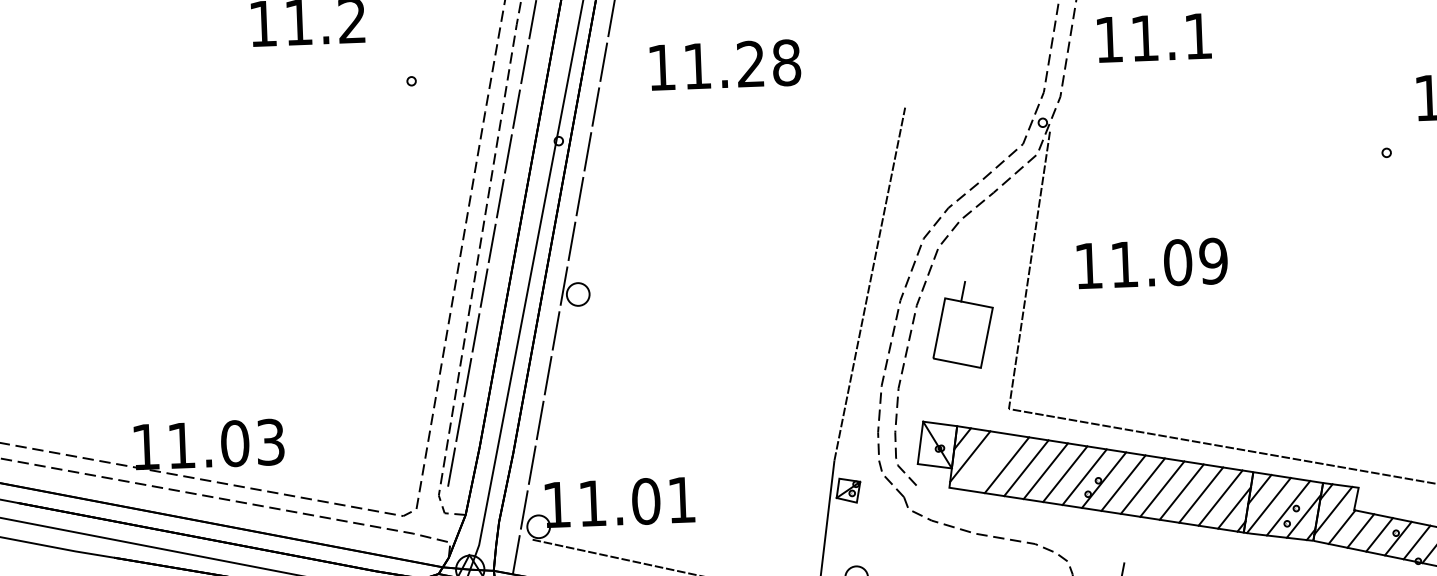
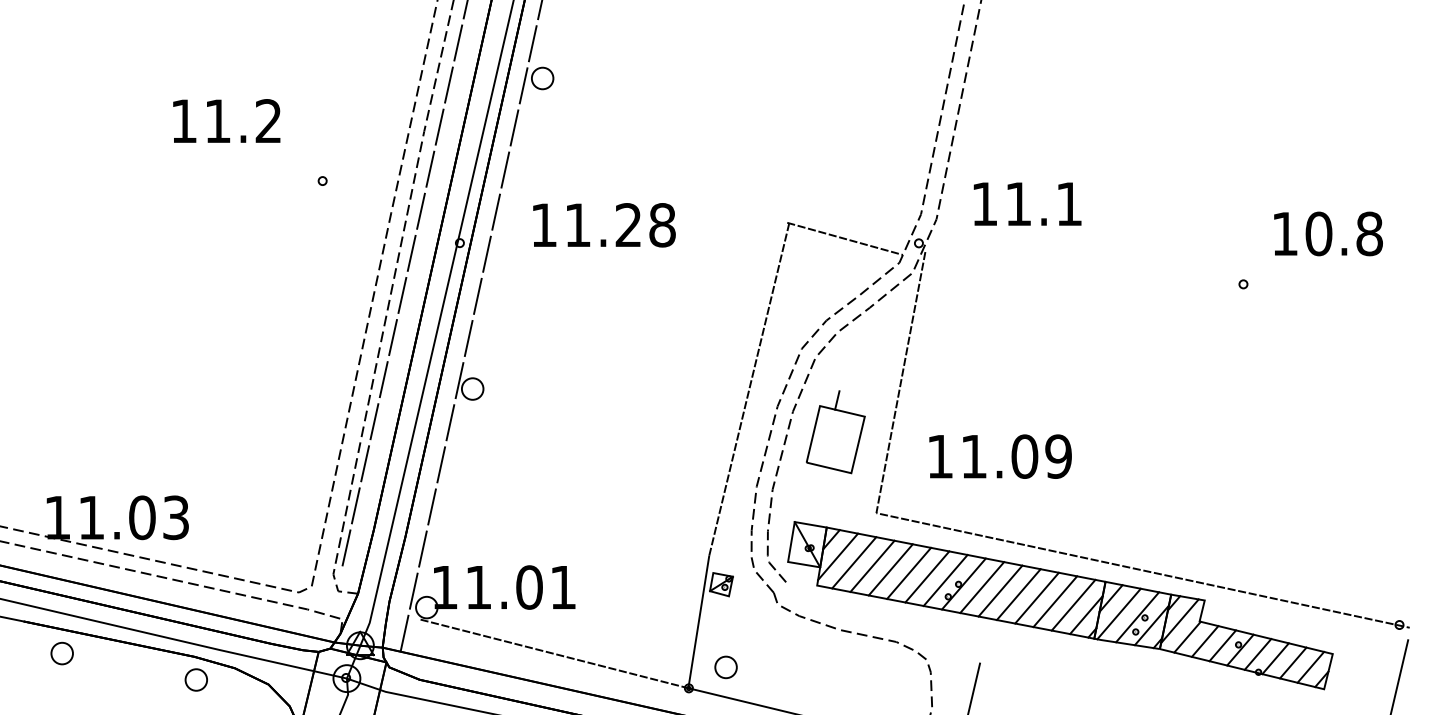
text: (1154, 37) -> (1027, 203), moved
text: (725, 65) -> (604, 225), moved
line: (964, 120) -> (844, 238), added
text: (1152, 263) -> (1000, 456), moved
line: (987, 461) -> (854, 562), added

